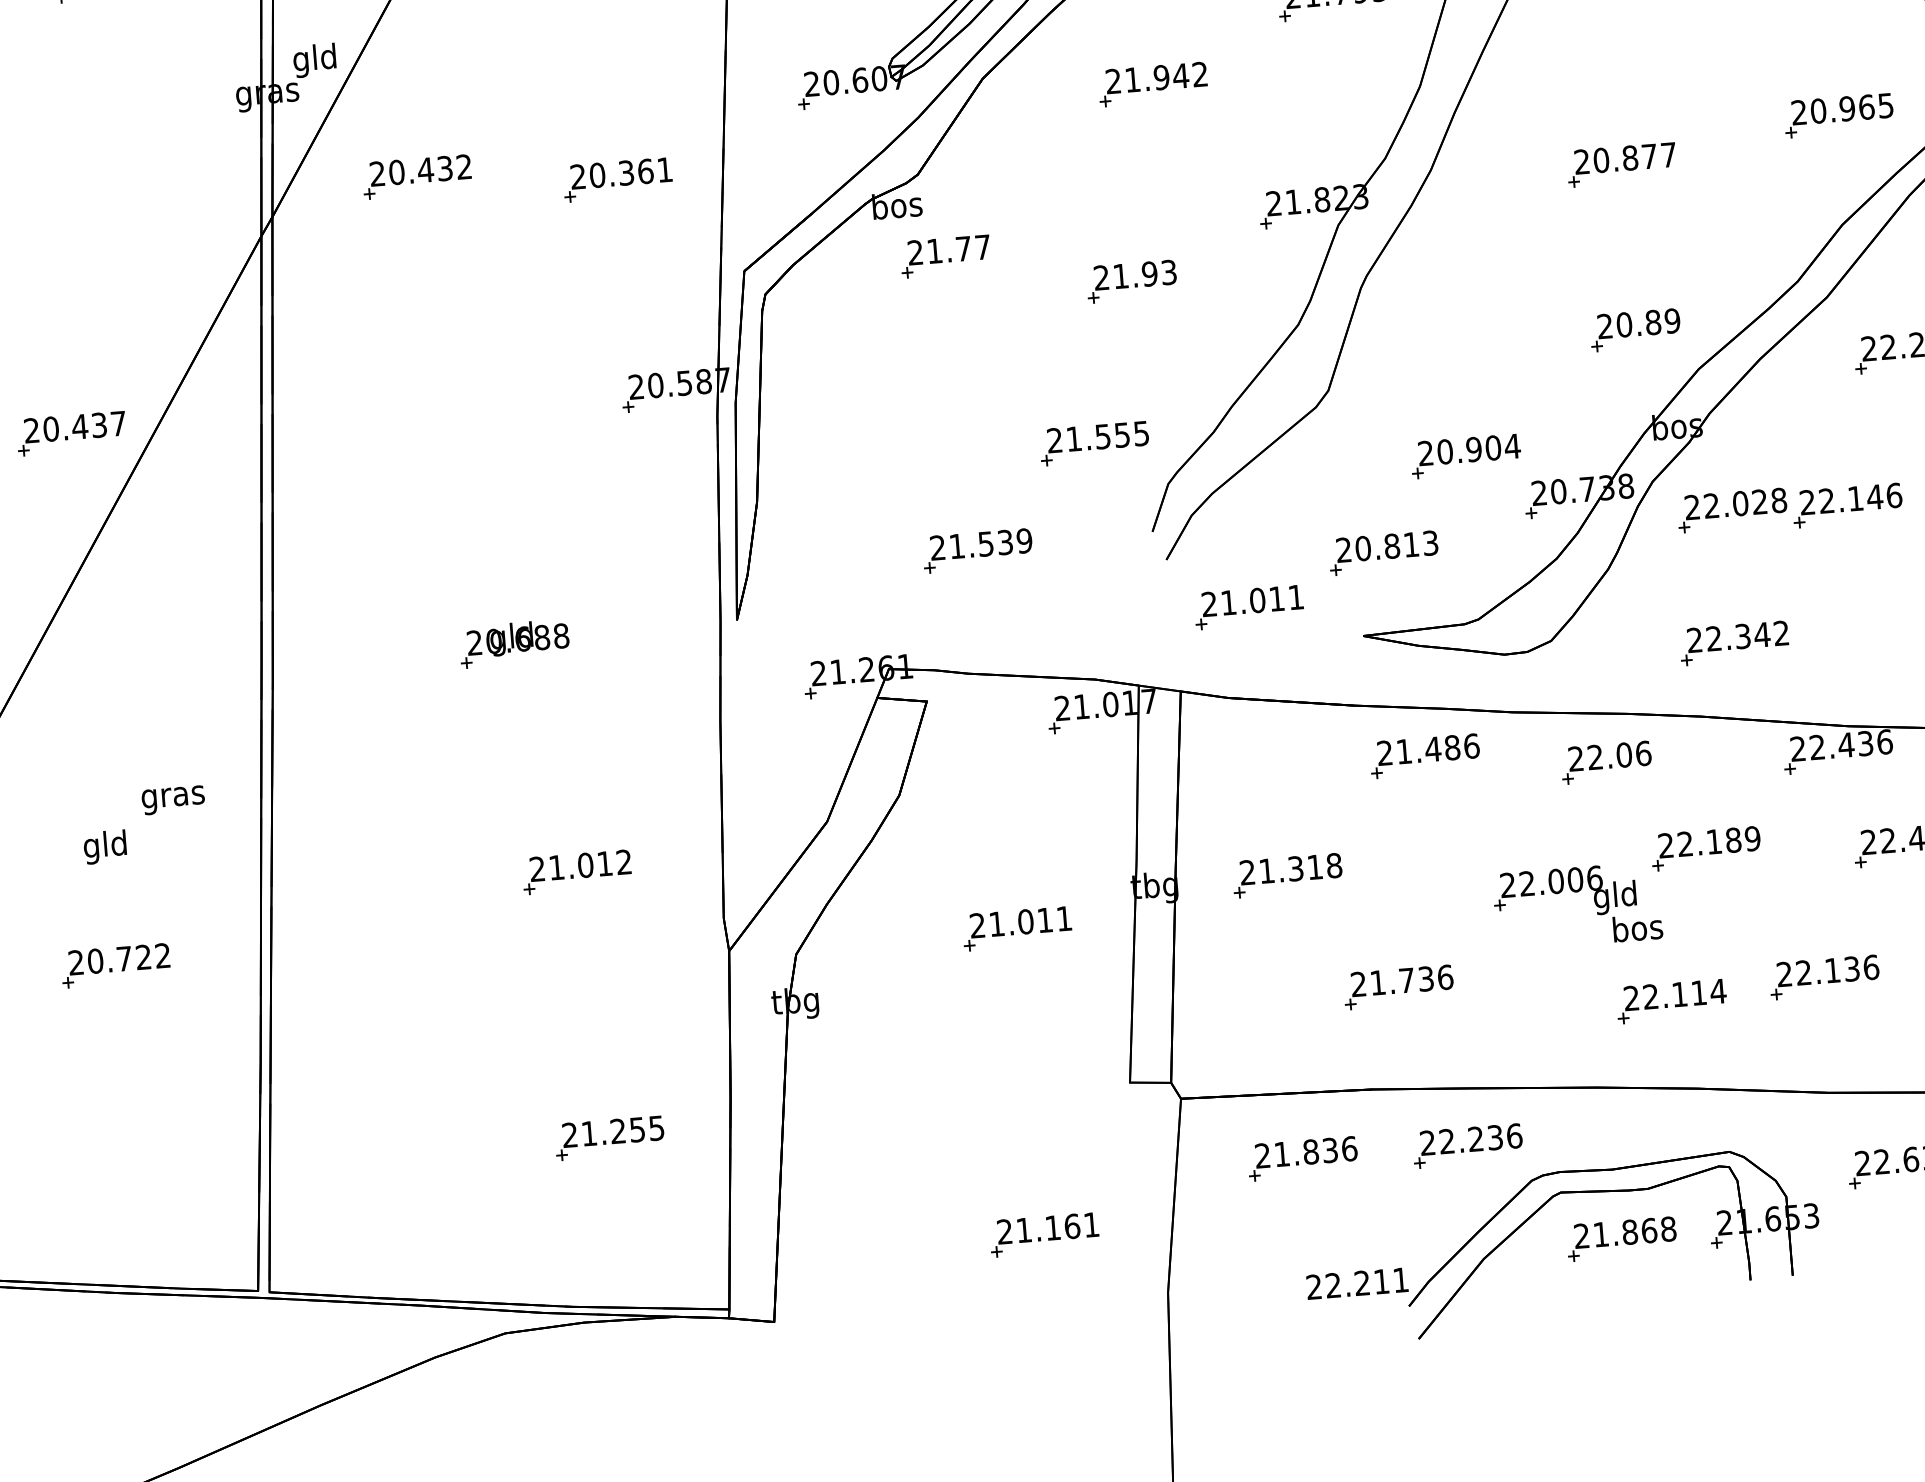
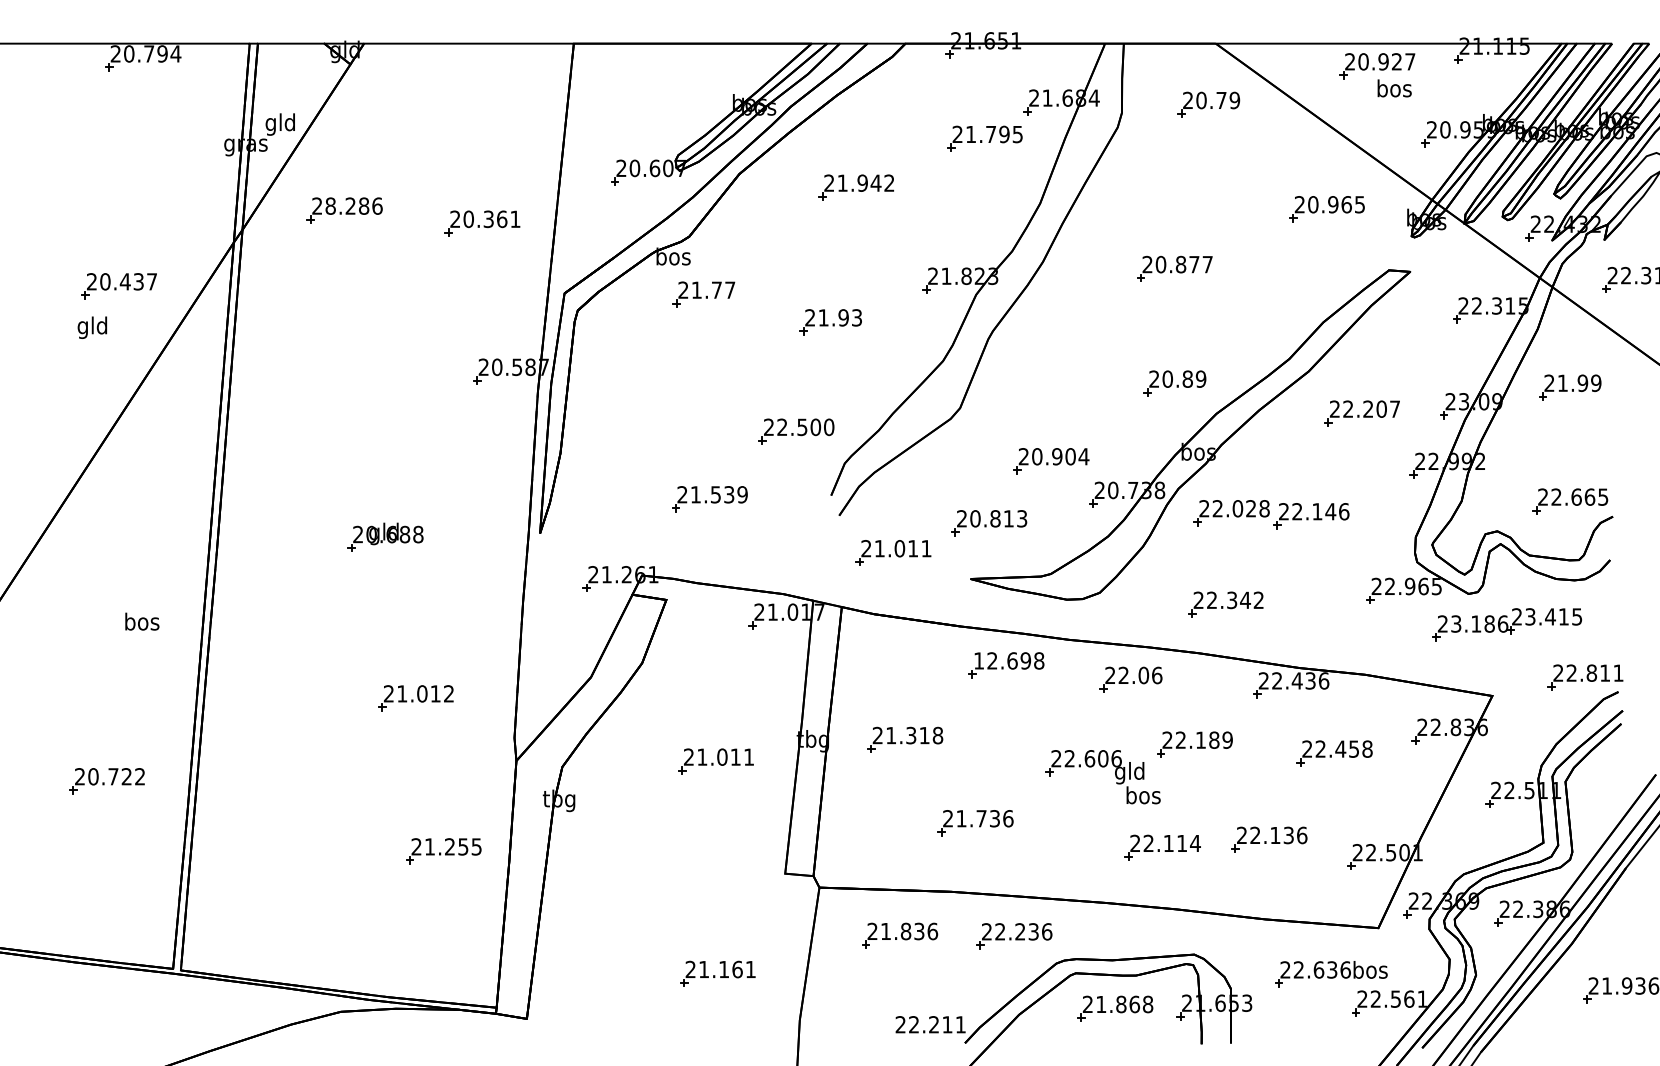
part: (1838, 116) -> (1326, 209), moved
text: (429, 168) -> (353, 205), 20.432 -> 28.286
part: (70, 434) -> (118, 286), moved
text: (1107, 436) -> (805, 427), 21.555 -> 22.500
text: (1428, 749) -> (1009, 660), 21.486 -> 12.698
text: (172, 796) -> (141, 623), gras -> bos
text: (103, 846) -> (91, 327), moved
text: (1555, 881) -> (1089, 758), 22.006 -> 22.606
part: (114, 966) -> (106, 781), moved
part: (609, 1138) -> (443, 851), moved

